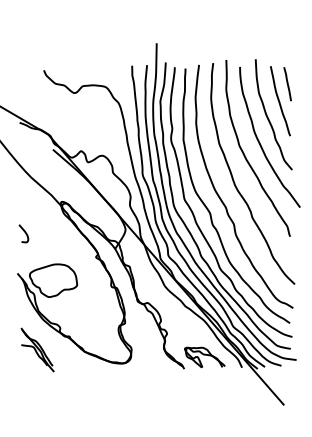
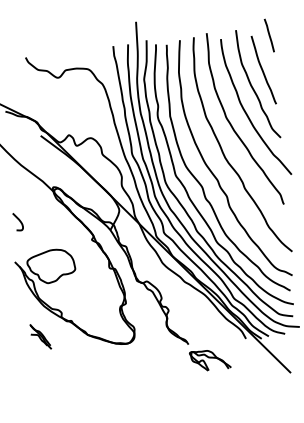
line: (287, 84) -> (269, 35), moved
part: (37, 349) -> (40, 336), size x0.6
part: (204, 357) -> (210, 360), moved

